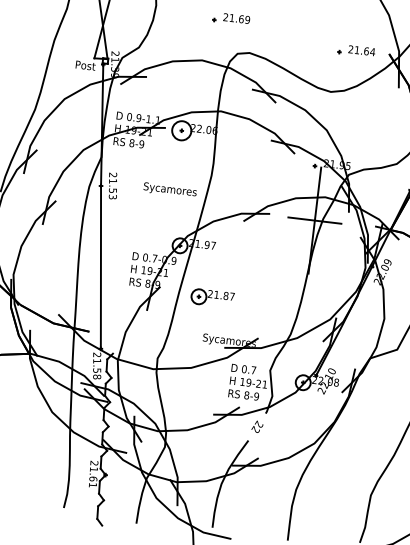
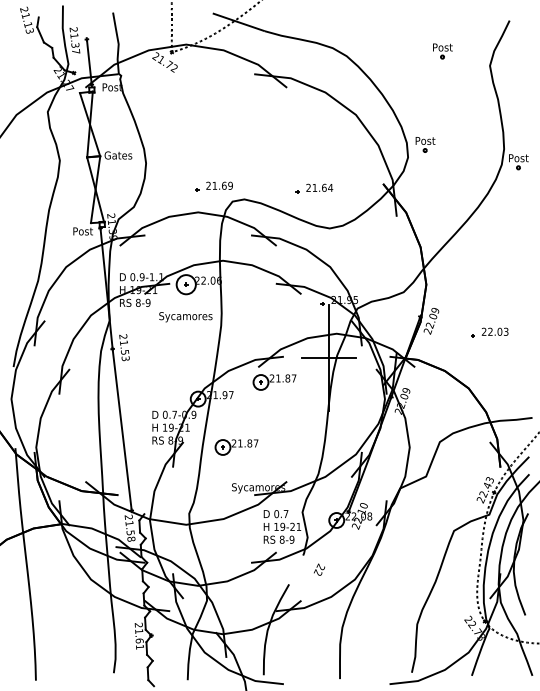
part: (230, 18) -> (213, 186), moved
part: (356, 50) -> (314, 188), moved
text: (169, 190) -> (185, 317), moved
part: (257, 238) -> (274, 382), added
text: (257, 426) -> (319, 569), moved

